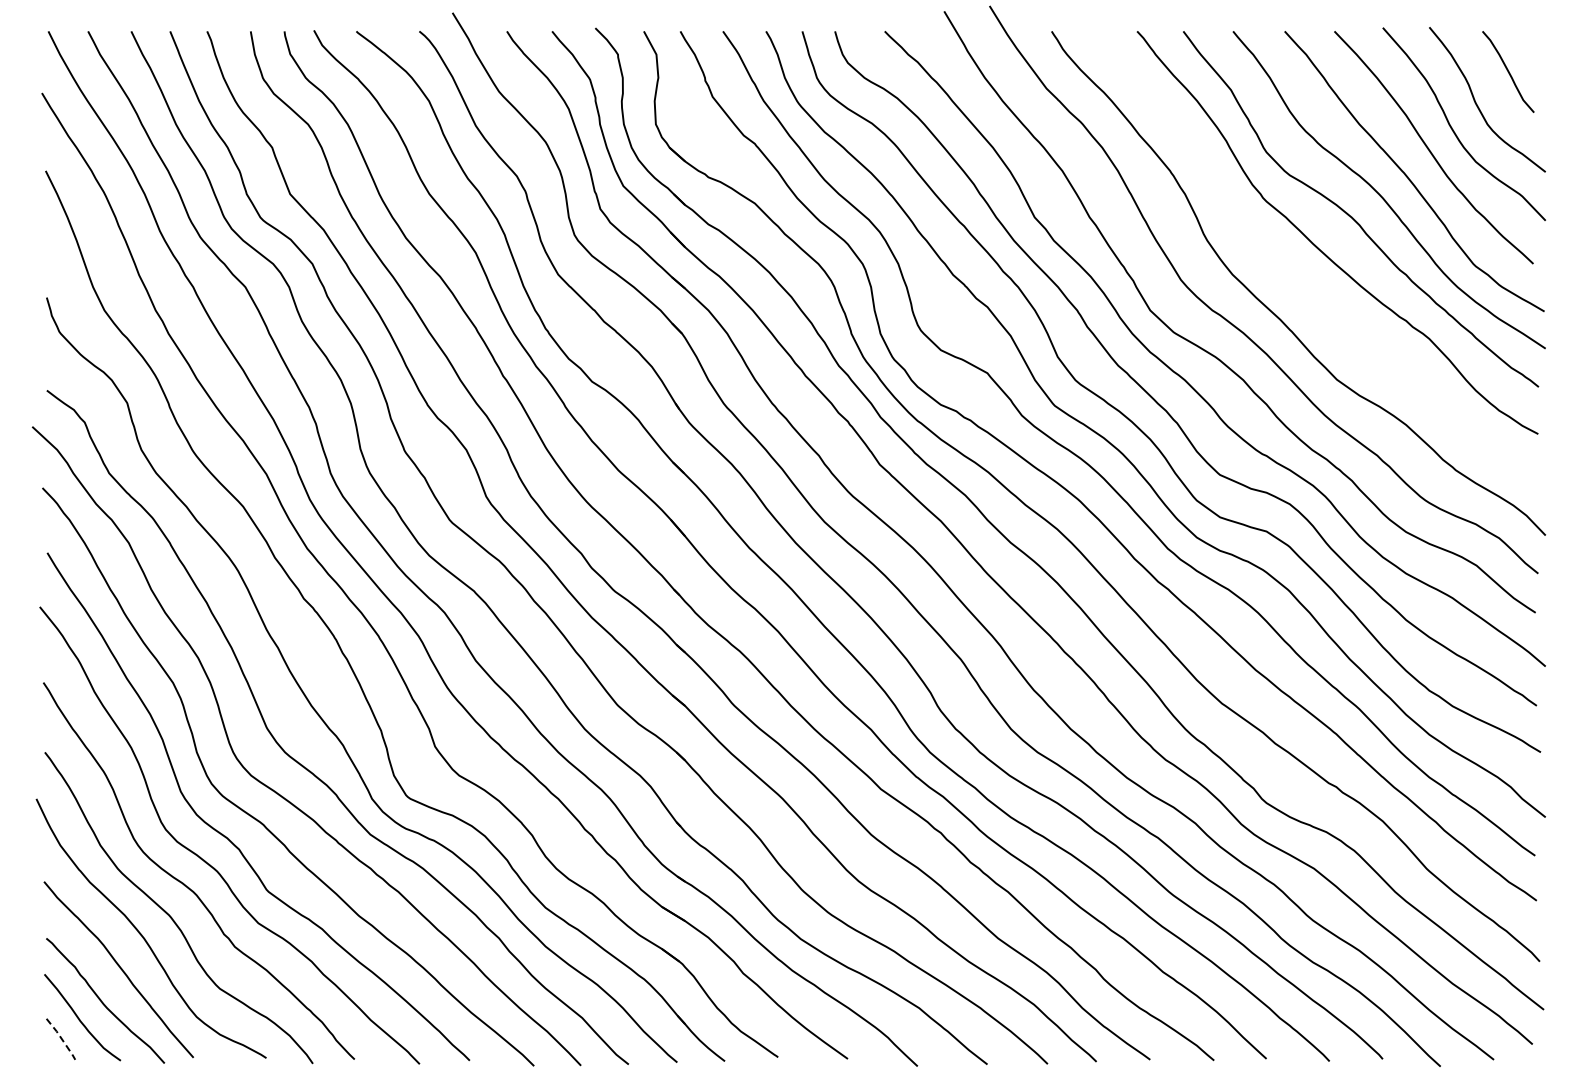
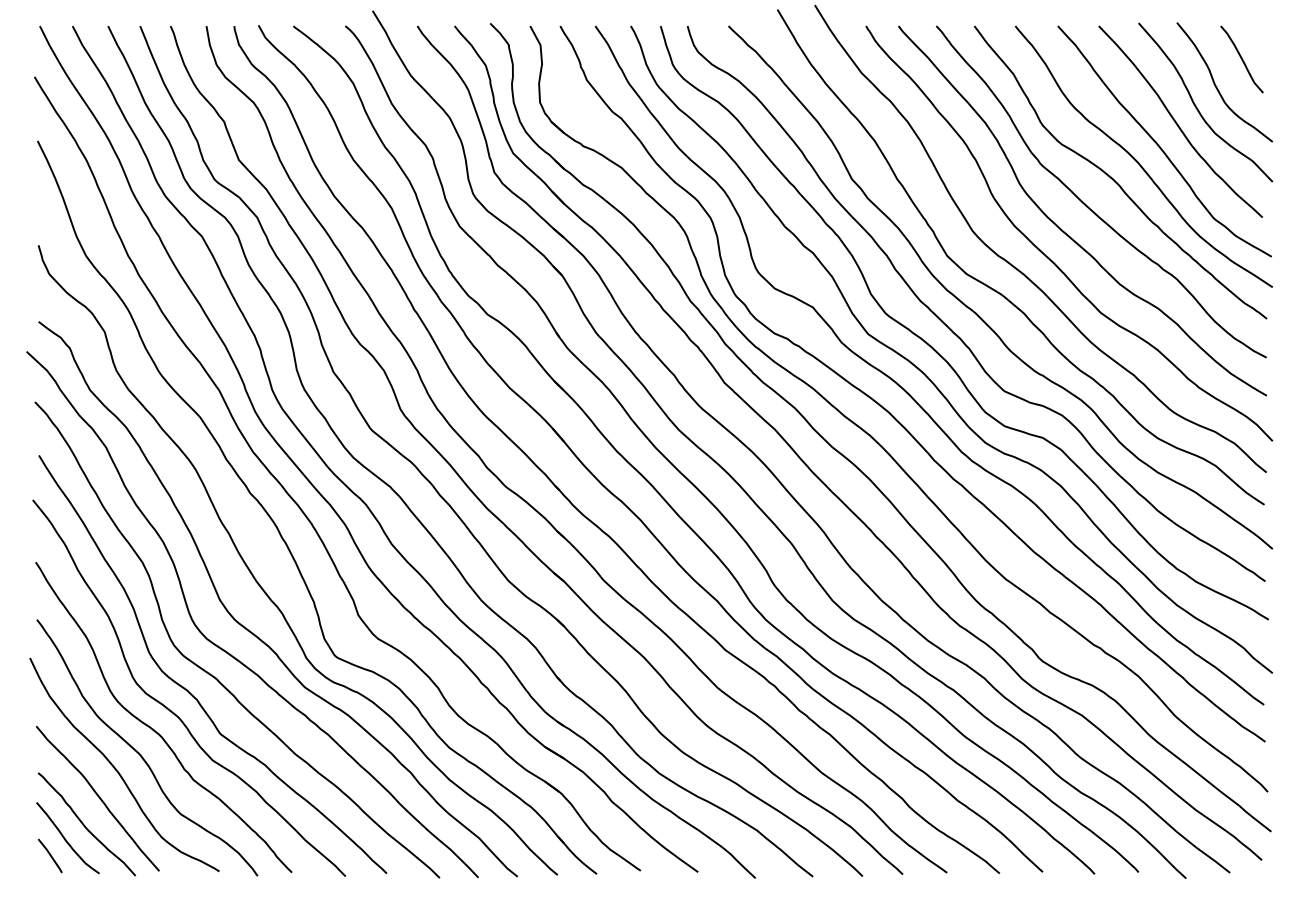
curve: (1292, 280) -> (1064, 231), added
line: (61, 1038) -> (50, 855), dashed -> solid

